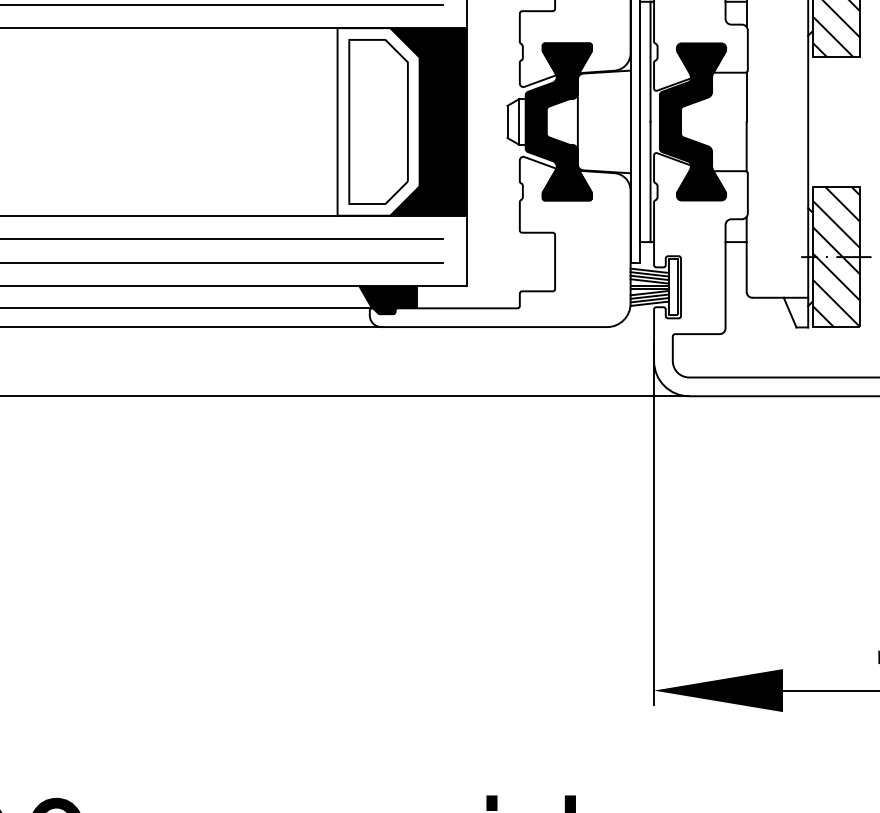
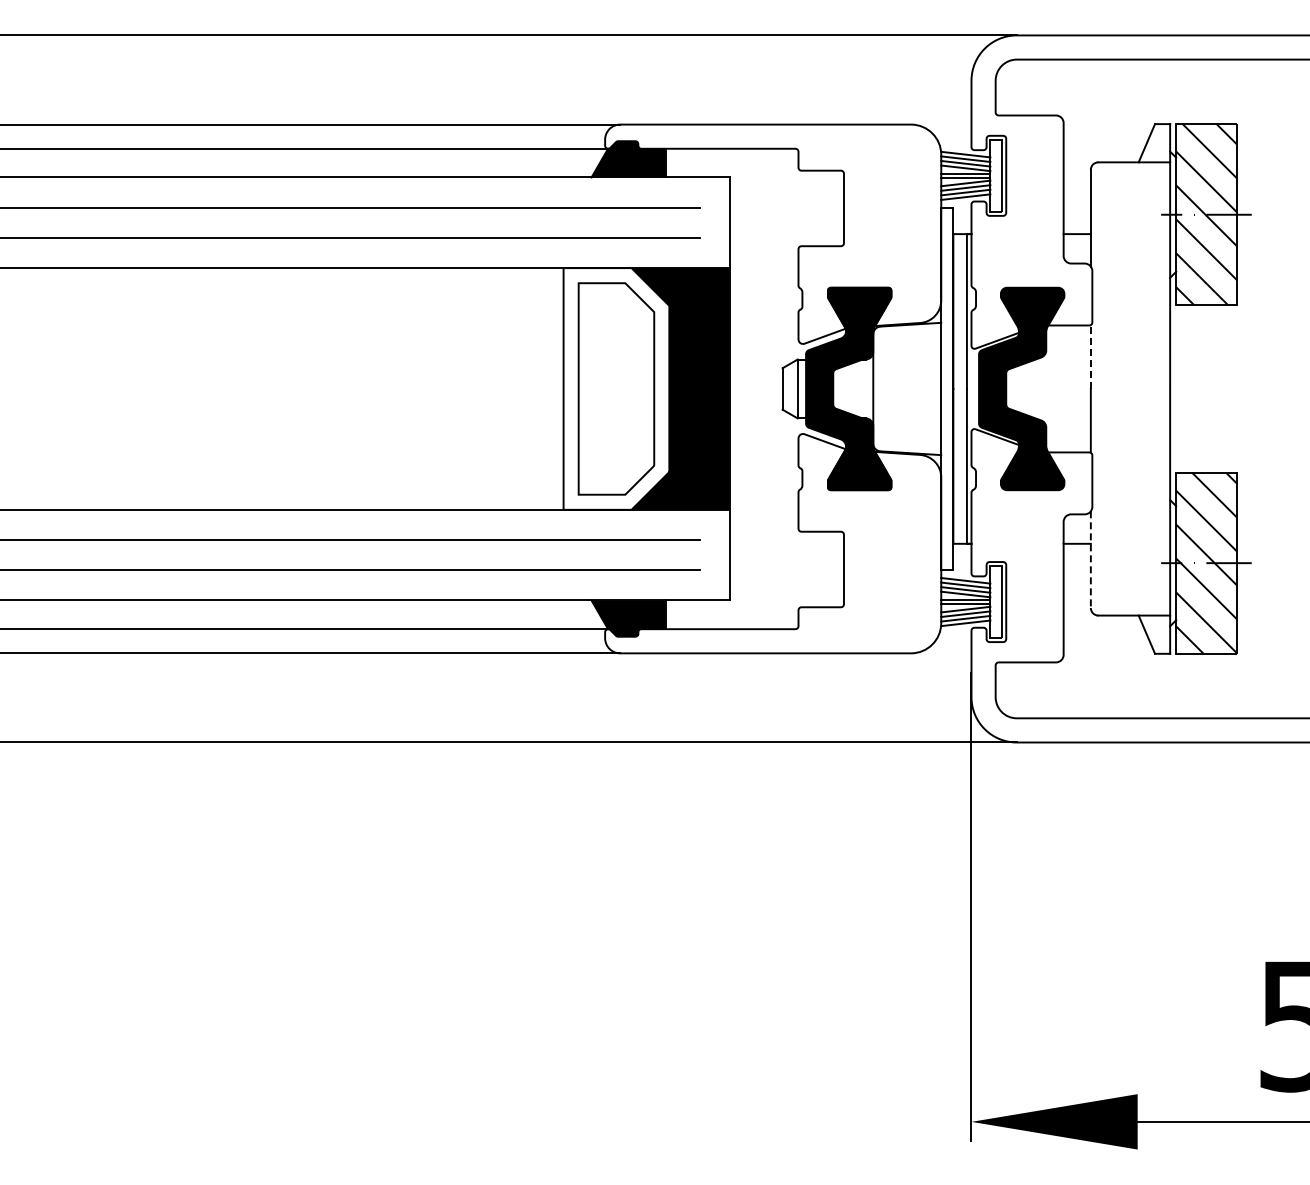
line: (746, 97) -> (1090, 357), solid -> dashed
line: (746, 255) -> (1090, 560), solid -> dashed

